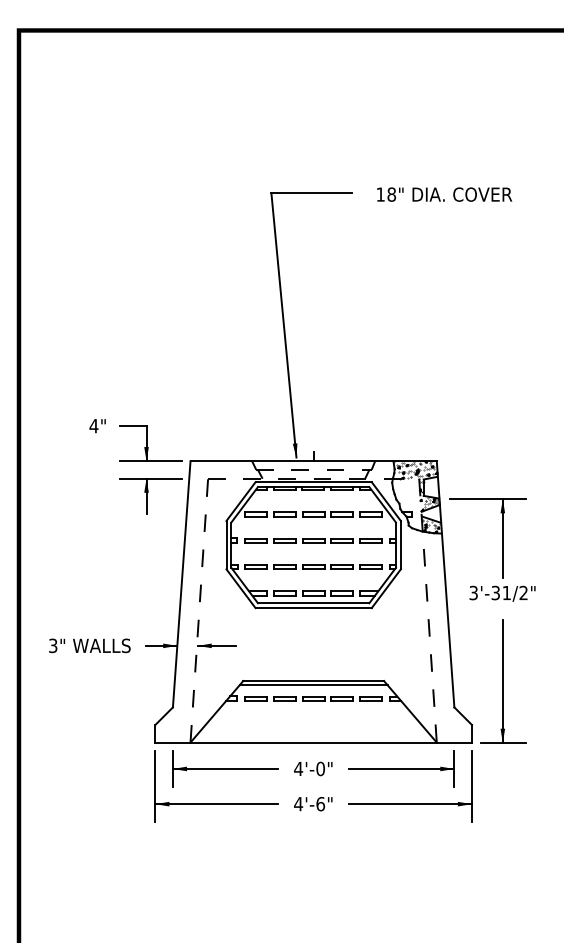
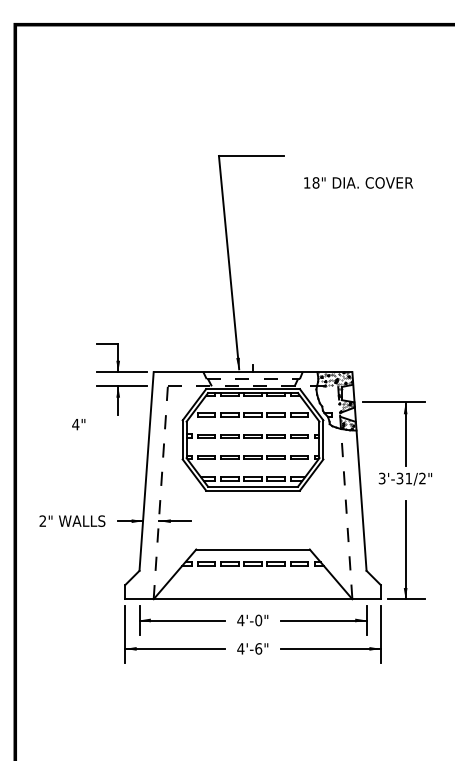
text: (444, 194) -> (358, 182), moved
text: (97, 426) -> (78, 424), moved
text: (53, 646) -> (43, 521), 3" -> 2"
line: (313, 685) -> (252, 553), removed

